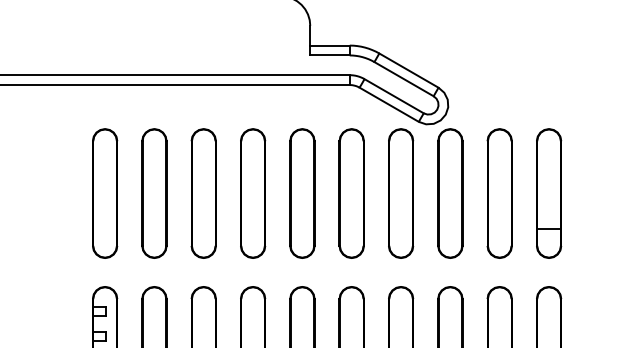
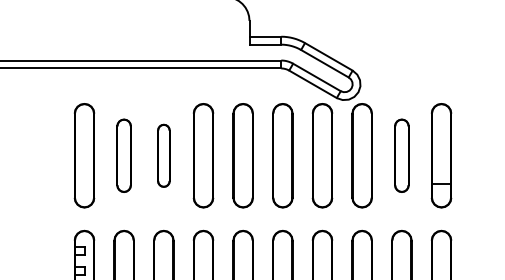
part: (153, 193) -> (123, 155), size x0.7
part: (203, 193) -> (163, 155), size x0.6
part: (499, 193) -> (401, 155), size x0.7

